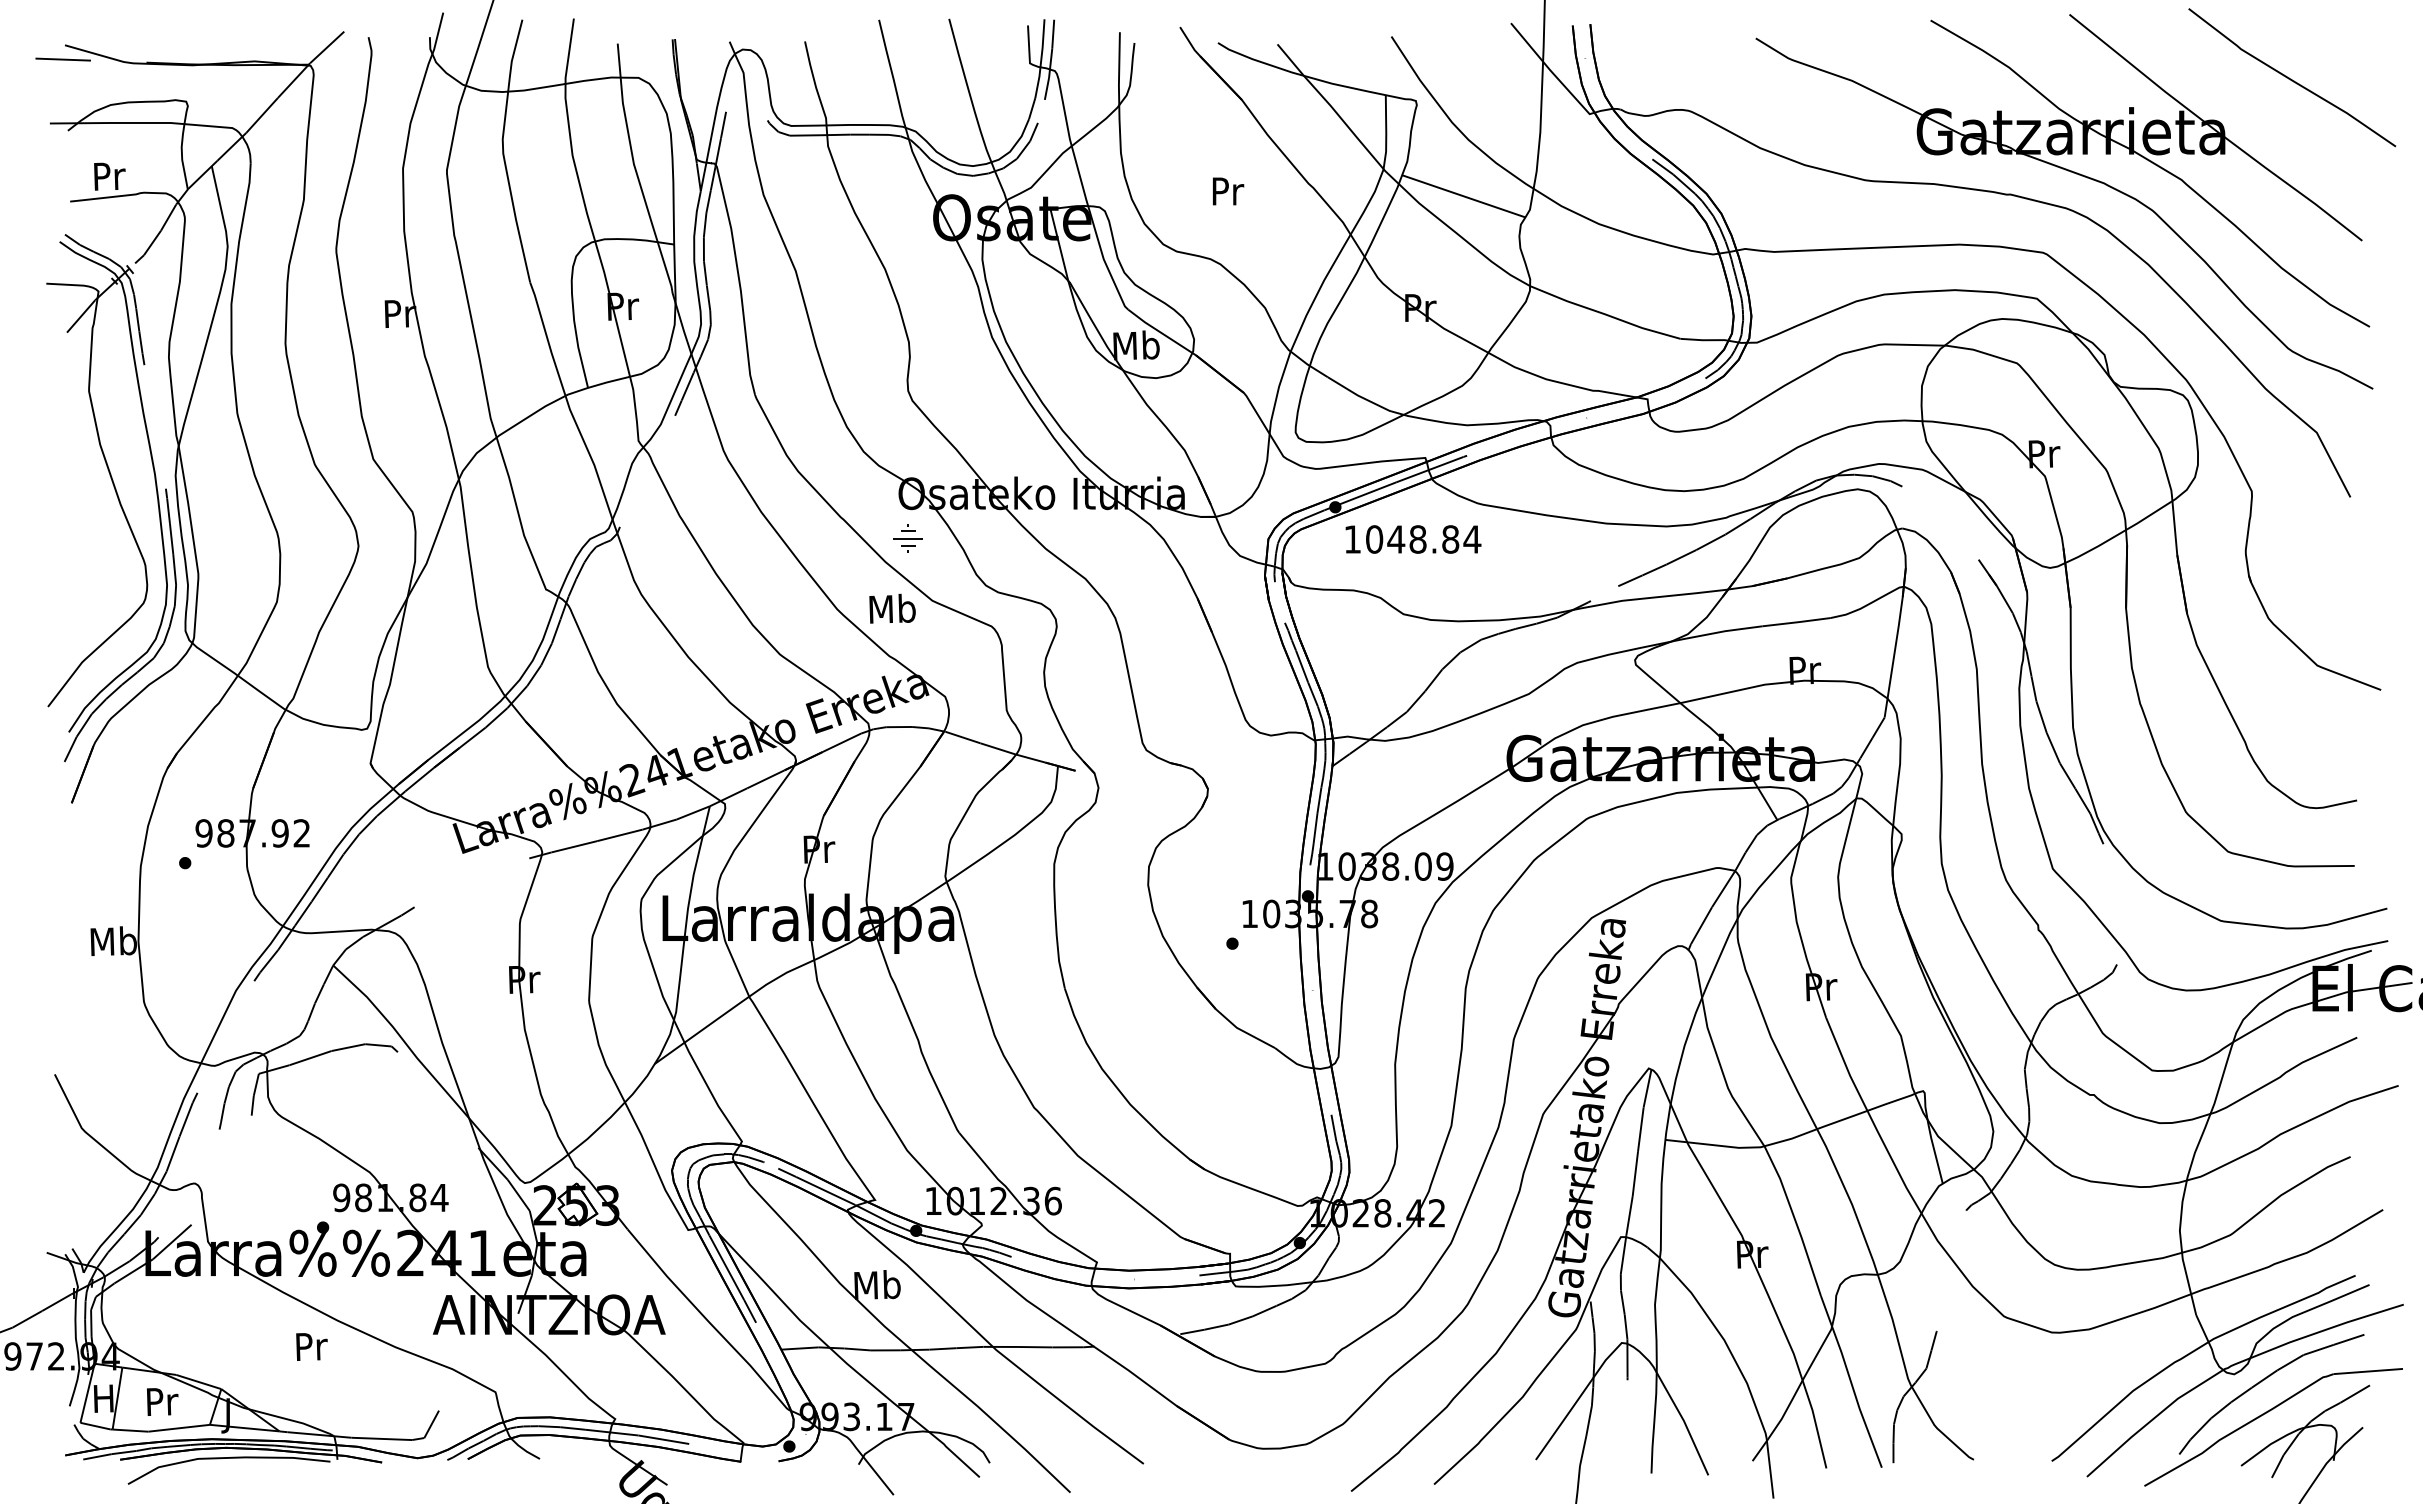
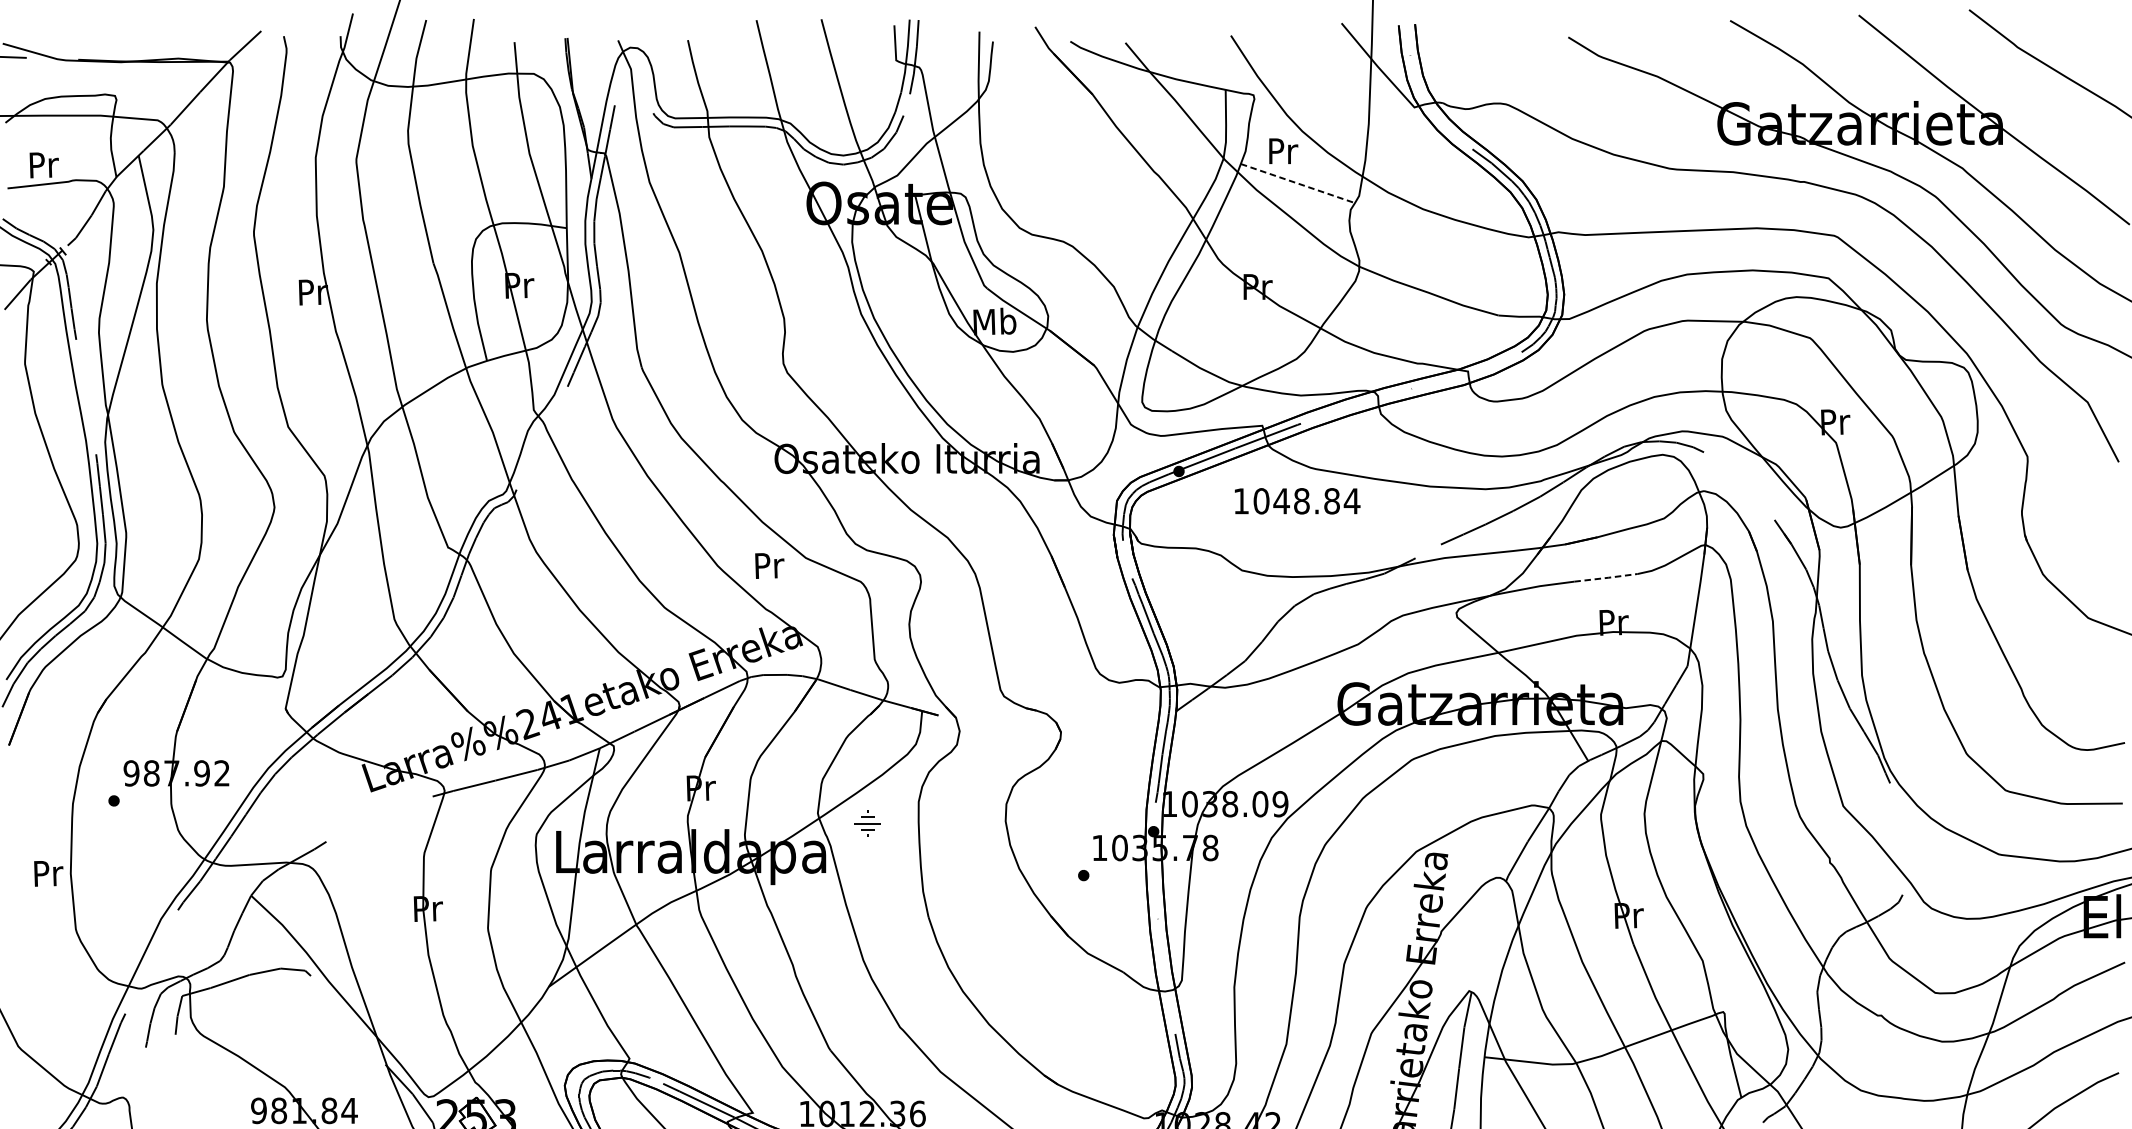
text: (1228, 191) -> (1283, 151), moved
line: (1463, 196) -> (1297, 183), solid -> dashed
part: (907, 538) -> (867, 823), moved
text: (1413, 539) -> (1297, 501), moved
text: (892, 608) -> (768, 565), Mb -> Pr
line: (1797, 622) -> (1606, 578), solid -> dashed
text: (113, 941) -> (47, 873), Mb -> Pr

